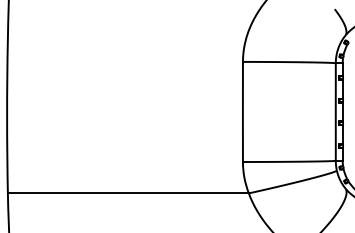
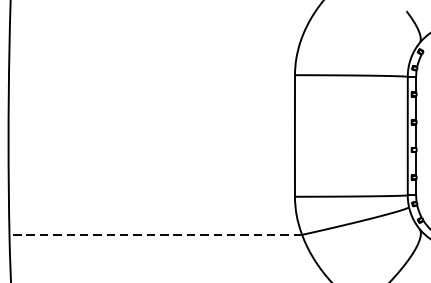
line: (127, 193) -> (154, 235), solid -> dashed

